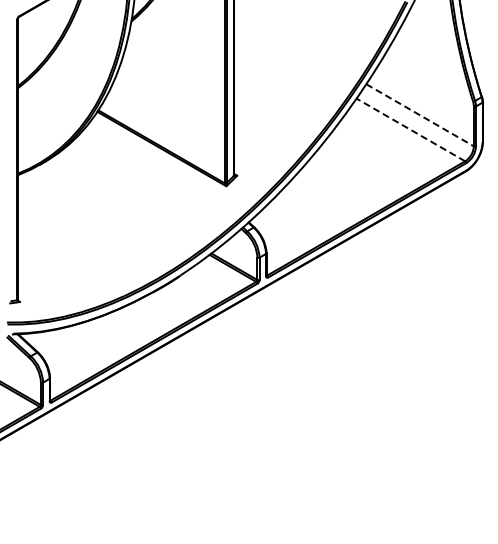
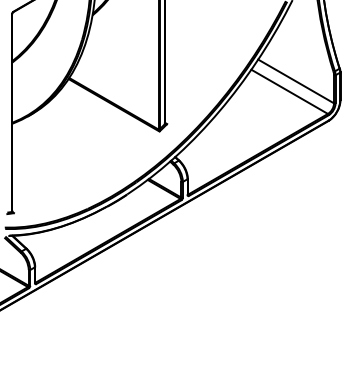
line: (420, 115) -> (296, 81), dashed -> solid
line: (410, 129) -> (289, 91), dashed -> solid

